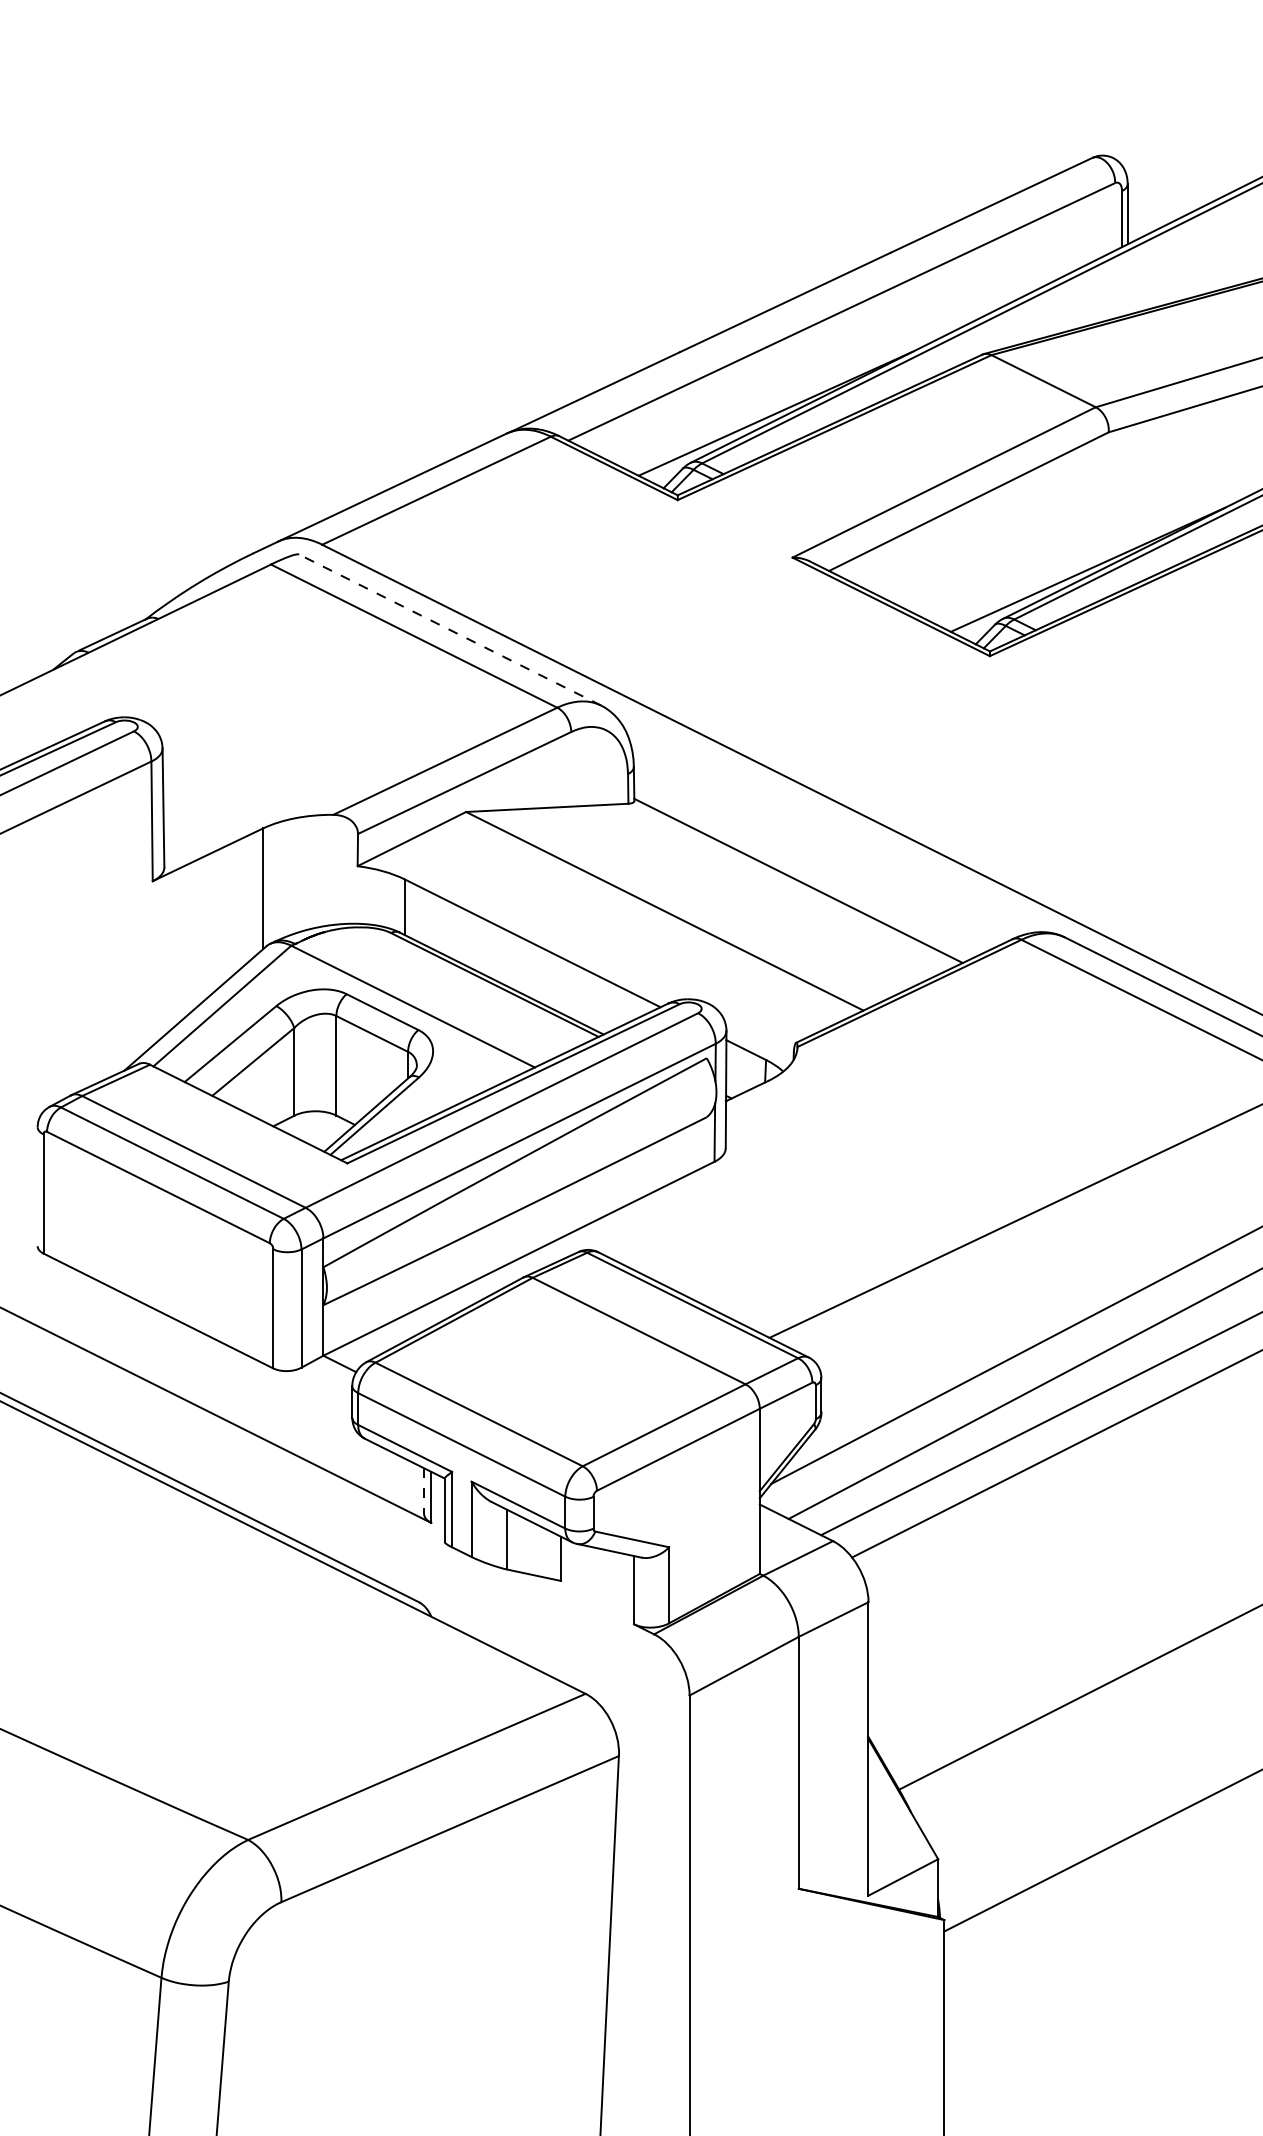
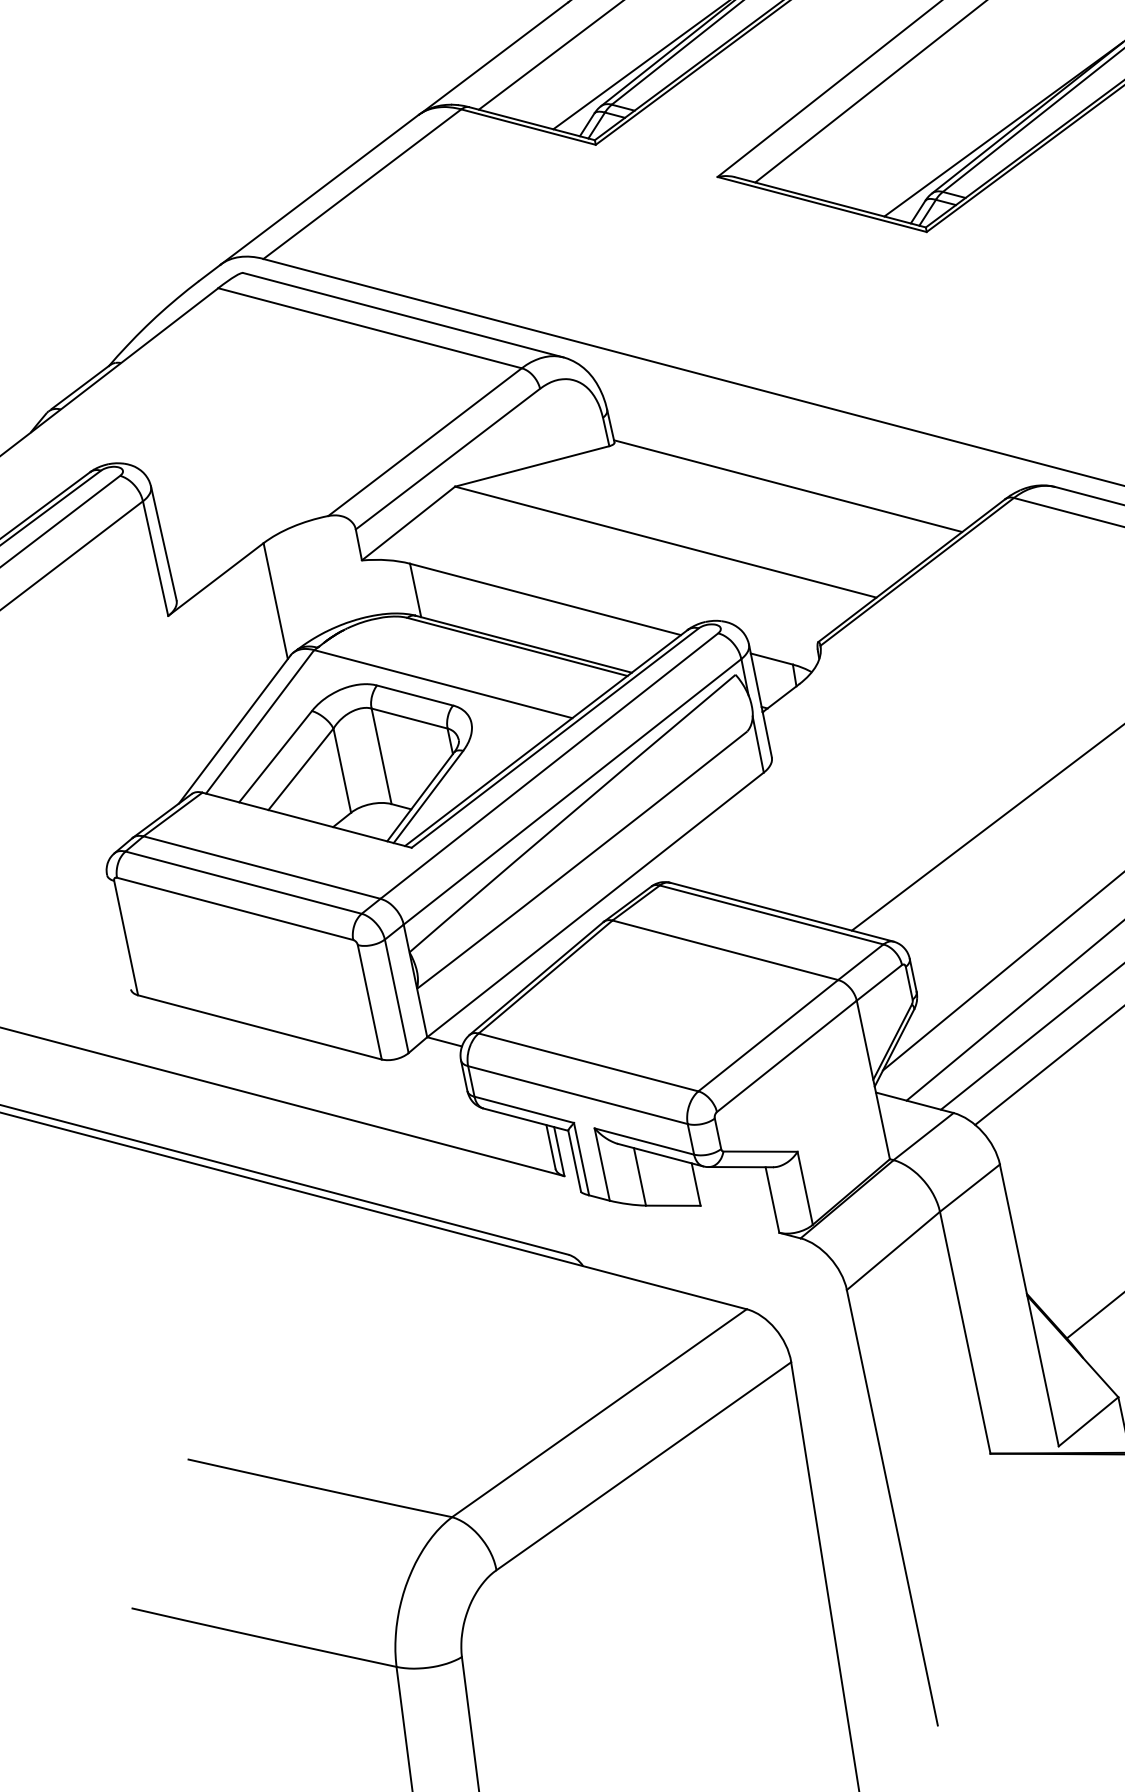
line: (450, 630) -> (403, 315), dashed -> solid
line: (424, 1490) -> (551, 1146), dashed -> solid

